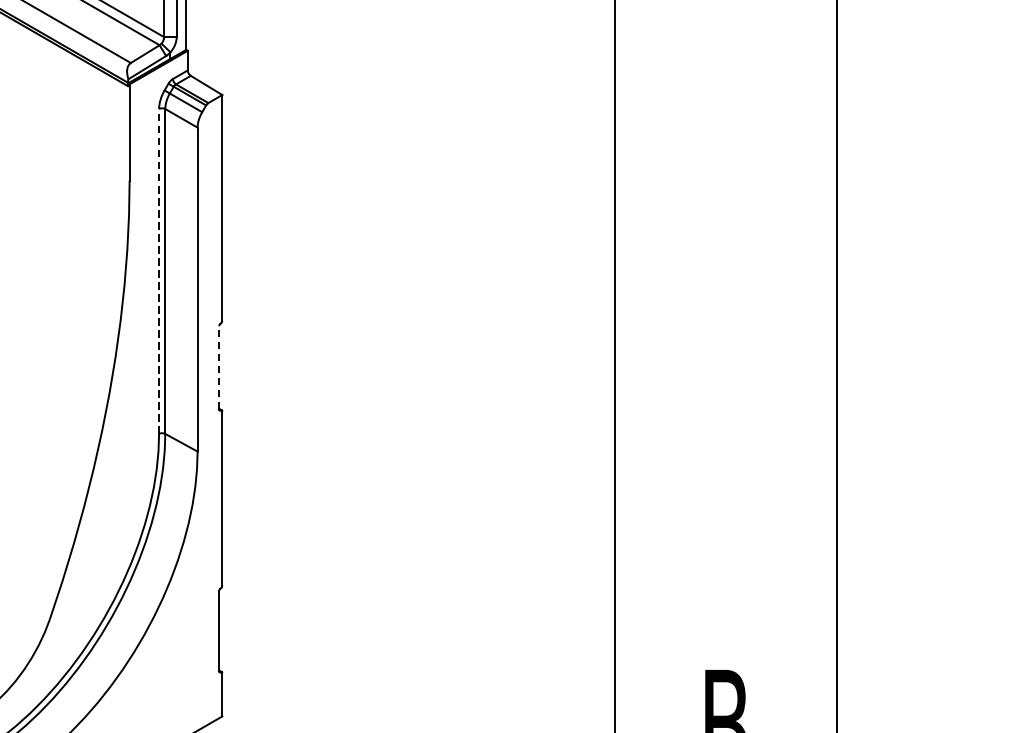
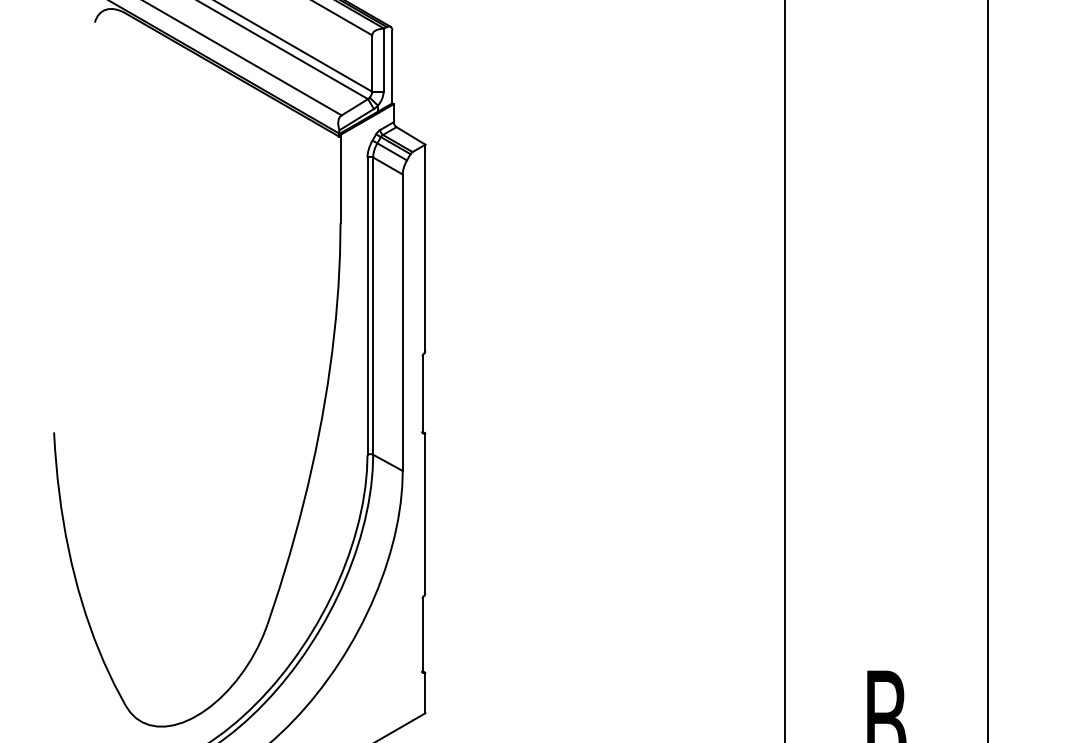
line: (159, 271) -> (367, 306), dashed -> solid
line: (219, 368) -> (422, 394), dashed -> solid

